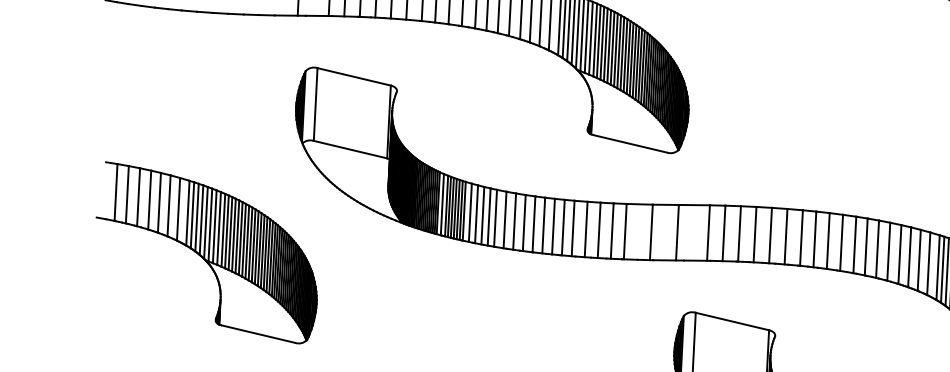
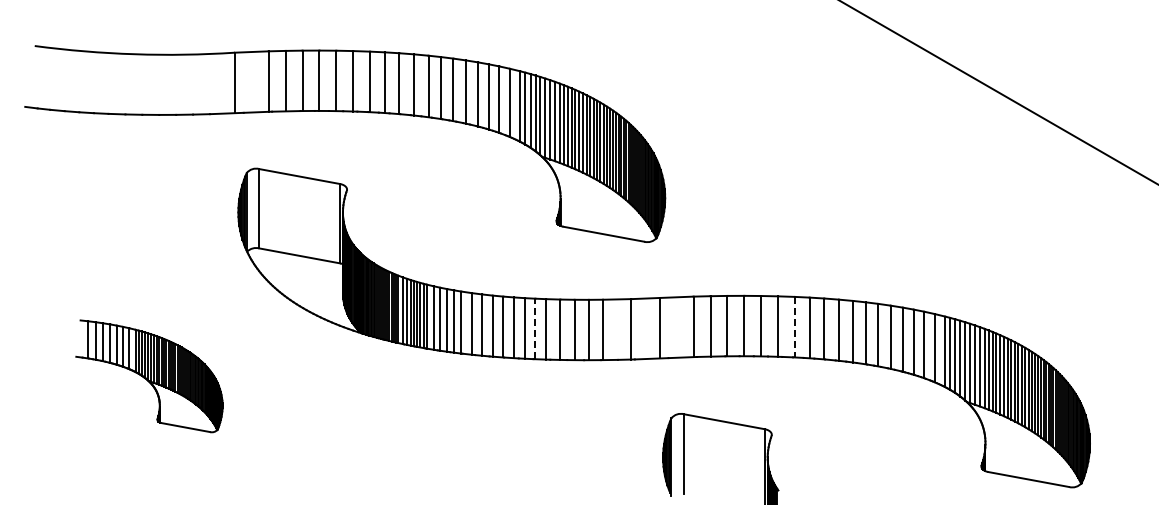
line: (563, 227) -> (535, 328), solid -> dashed
line: (801, 238) -> (795, 327), solid -> dashed
part: (207, 253) -> (149, 376), size x0.6

